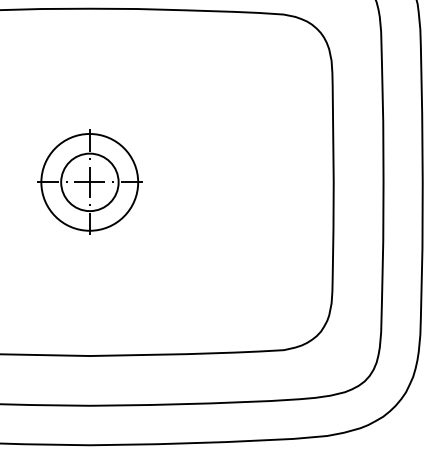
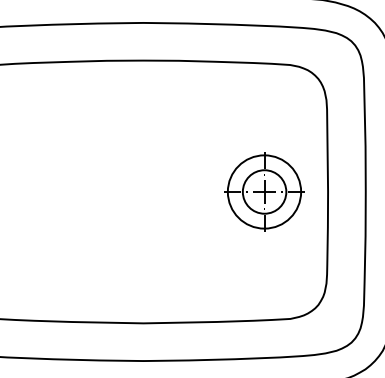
part: (89, 181) -> (264, 191), moved

